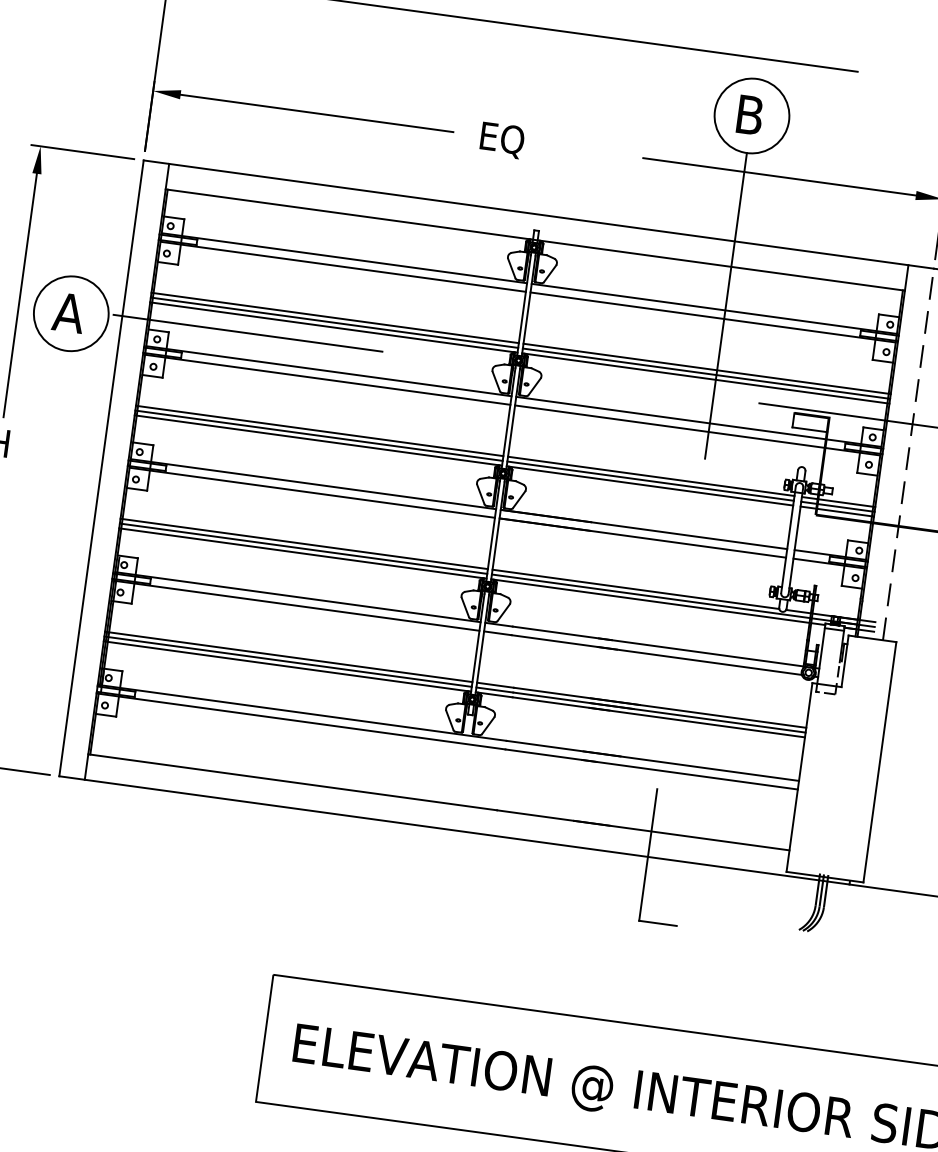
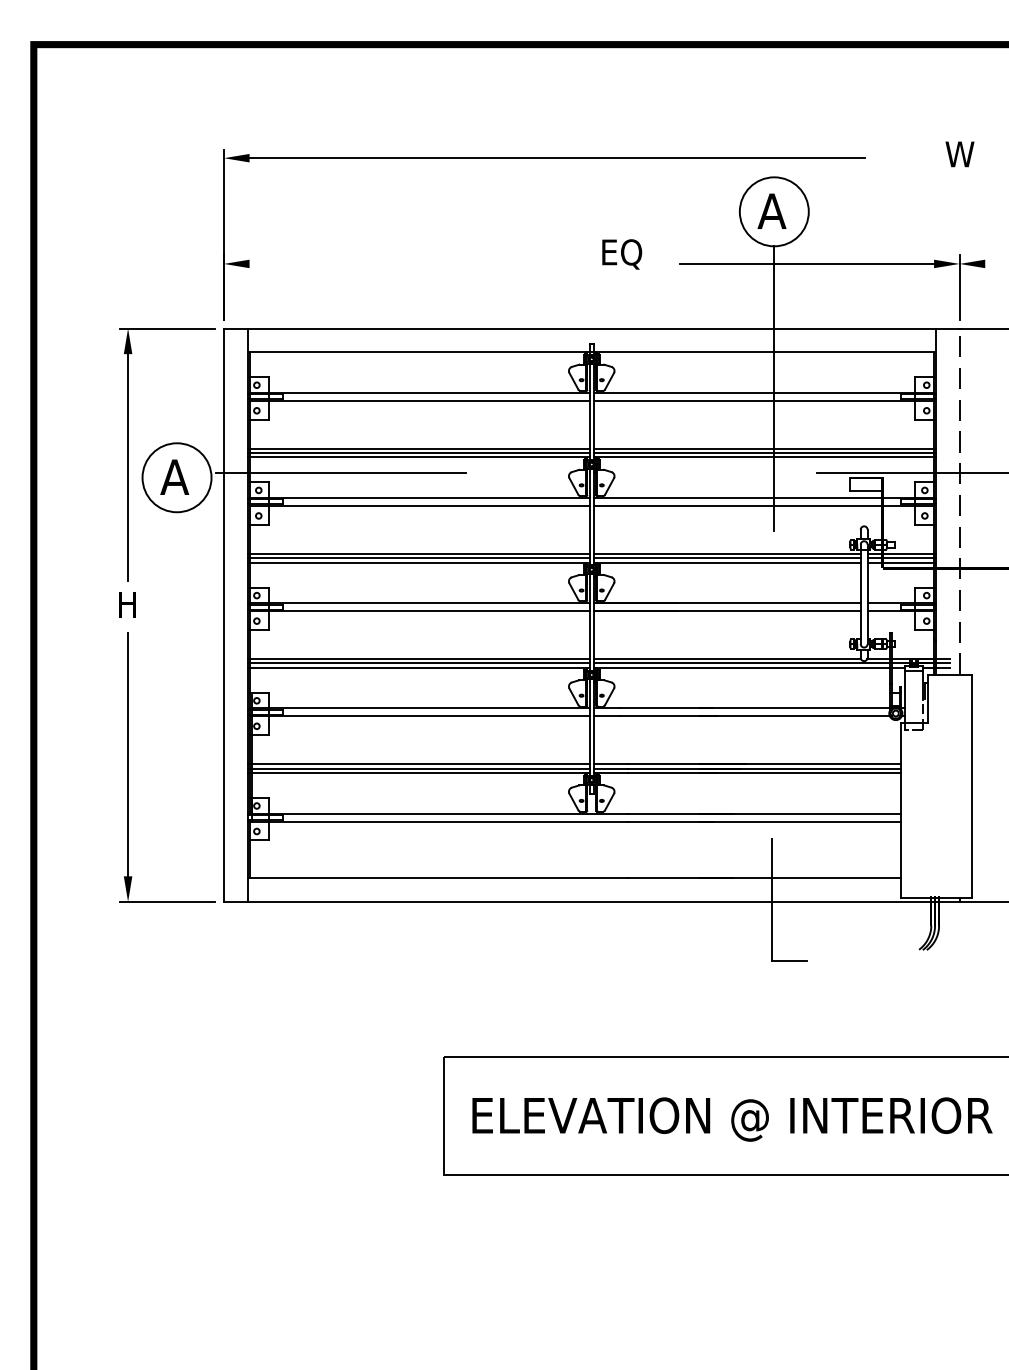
line: (317, 112) -> (376, 263), removed
text: (749, 114) -> (771, 210), B -> A
text: (502, 140) -> (622, 254), moved

